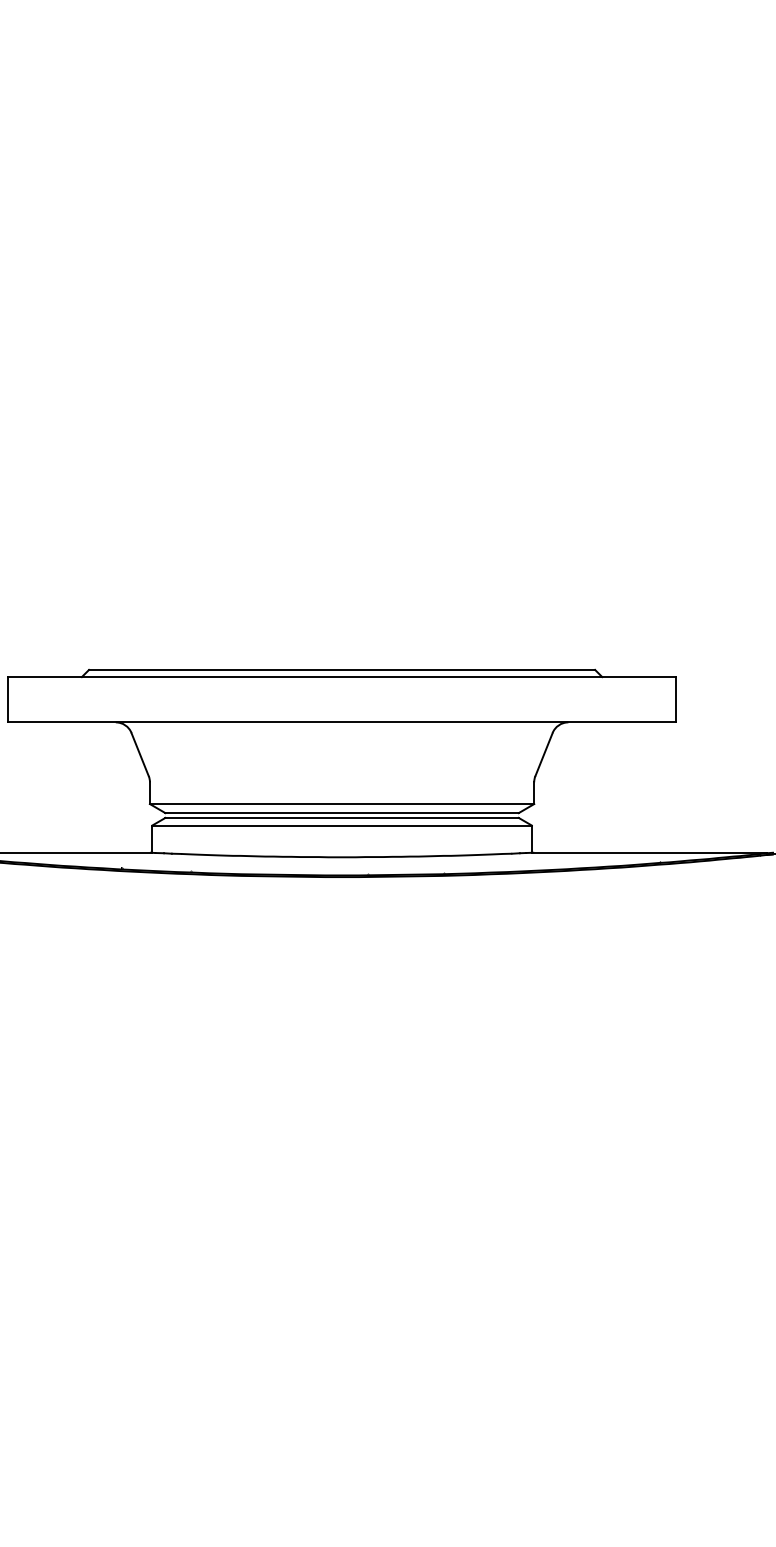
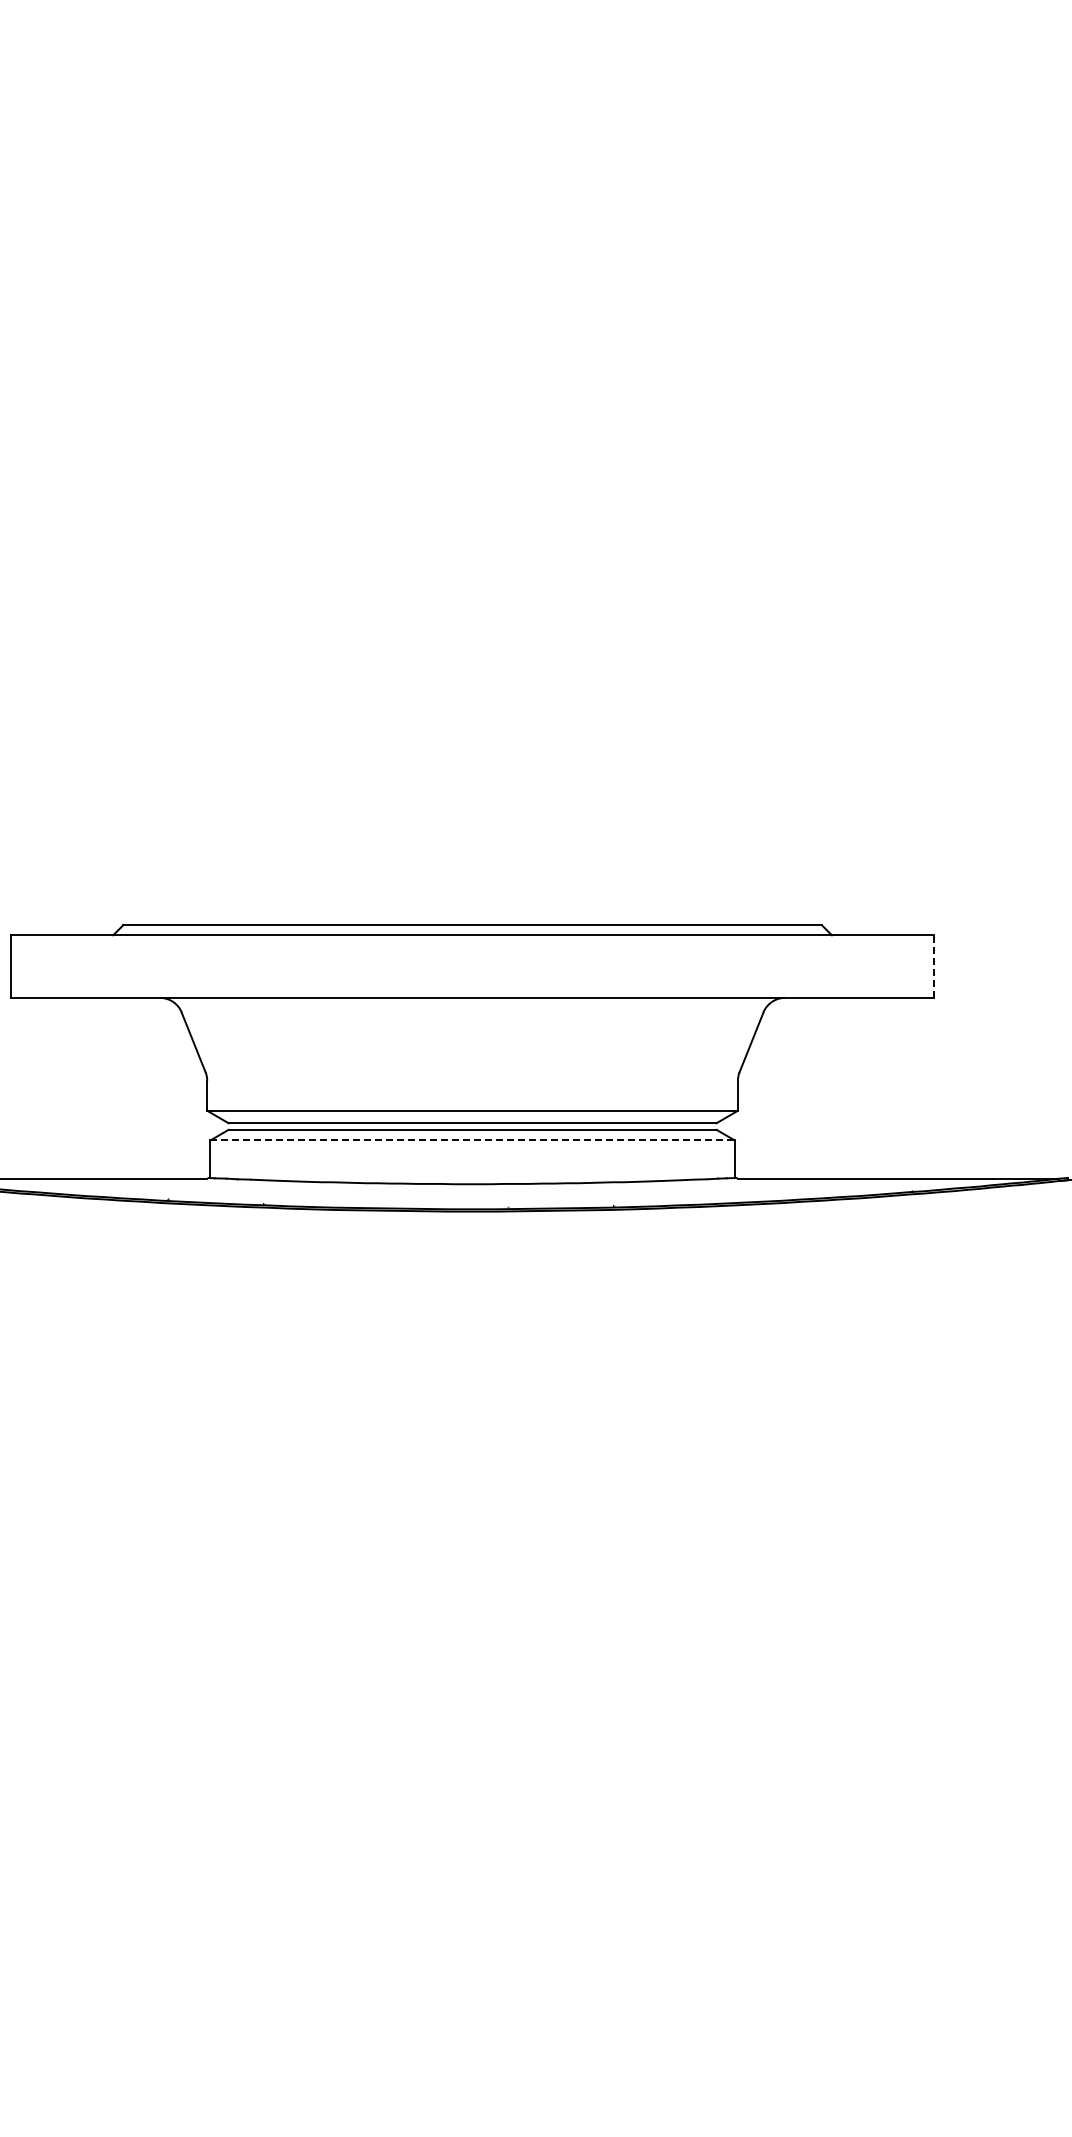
line: (676, 699) -> (934, 966), solid -> dashed
line: (342, 825) -> (473, 1140), solid -> dashed

